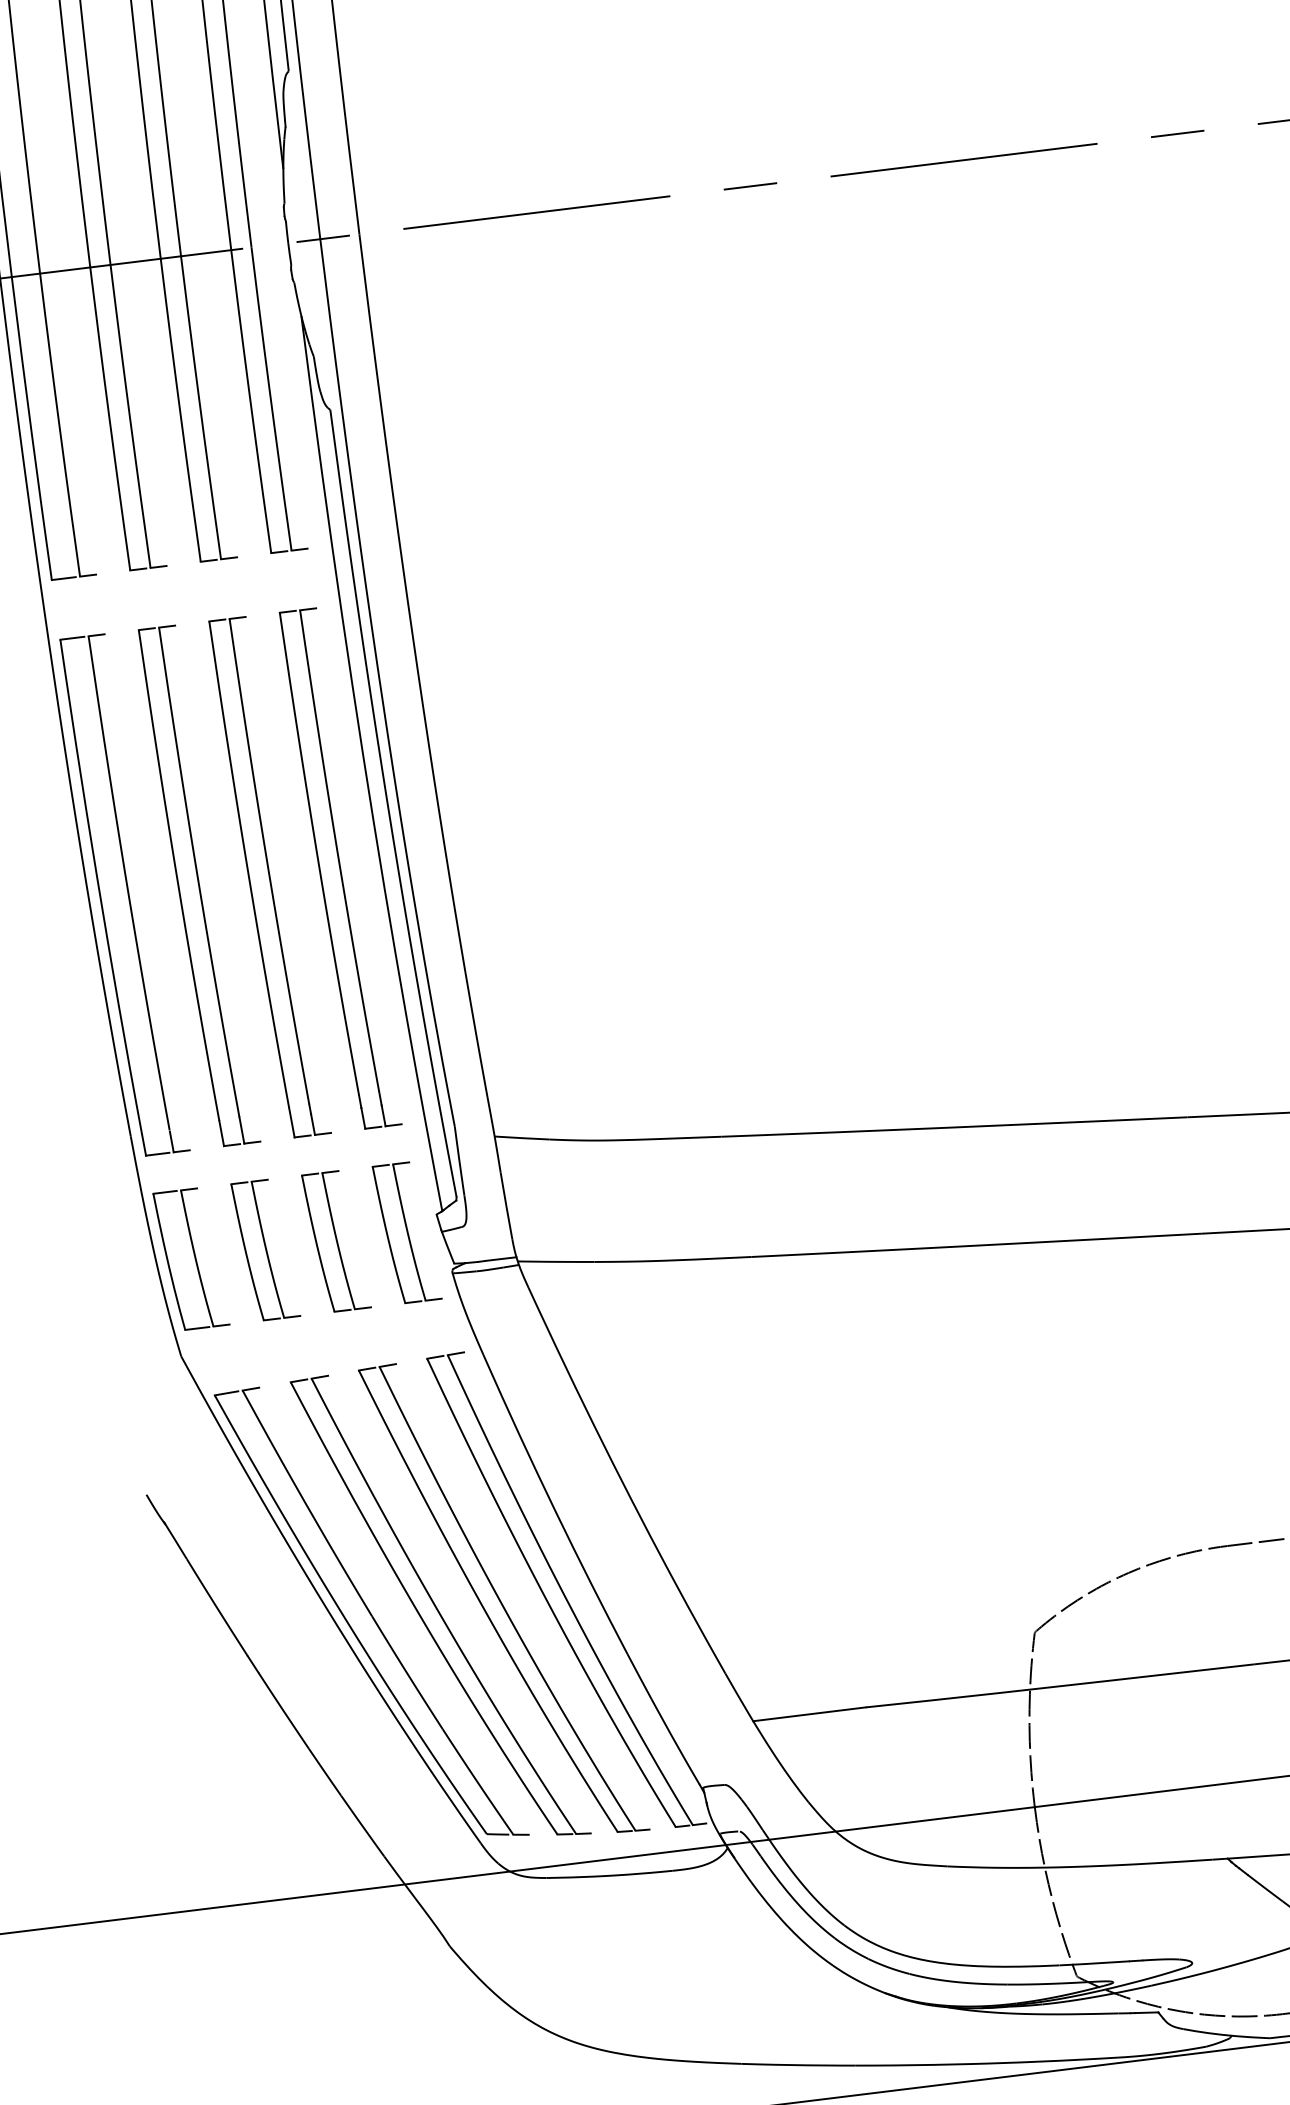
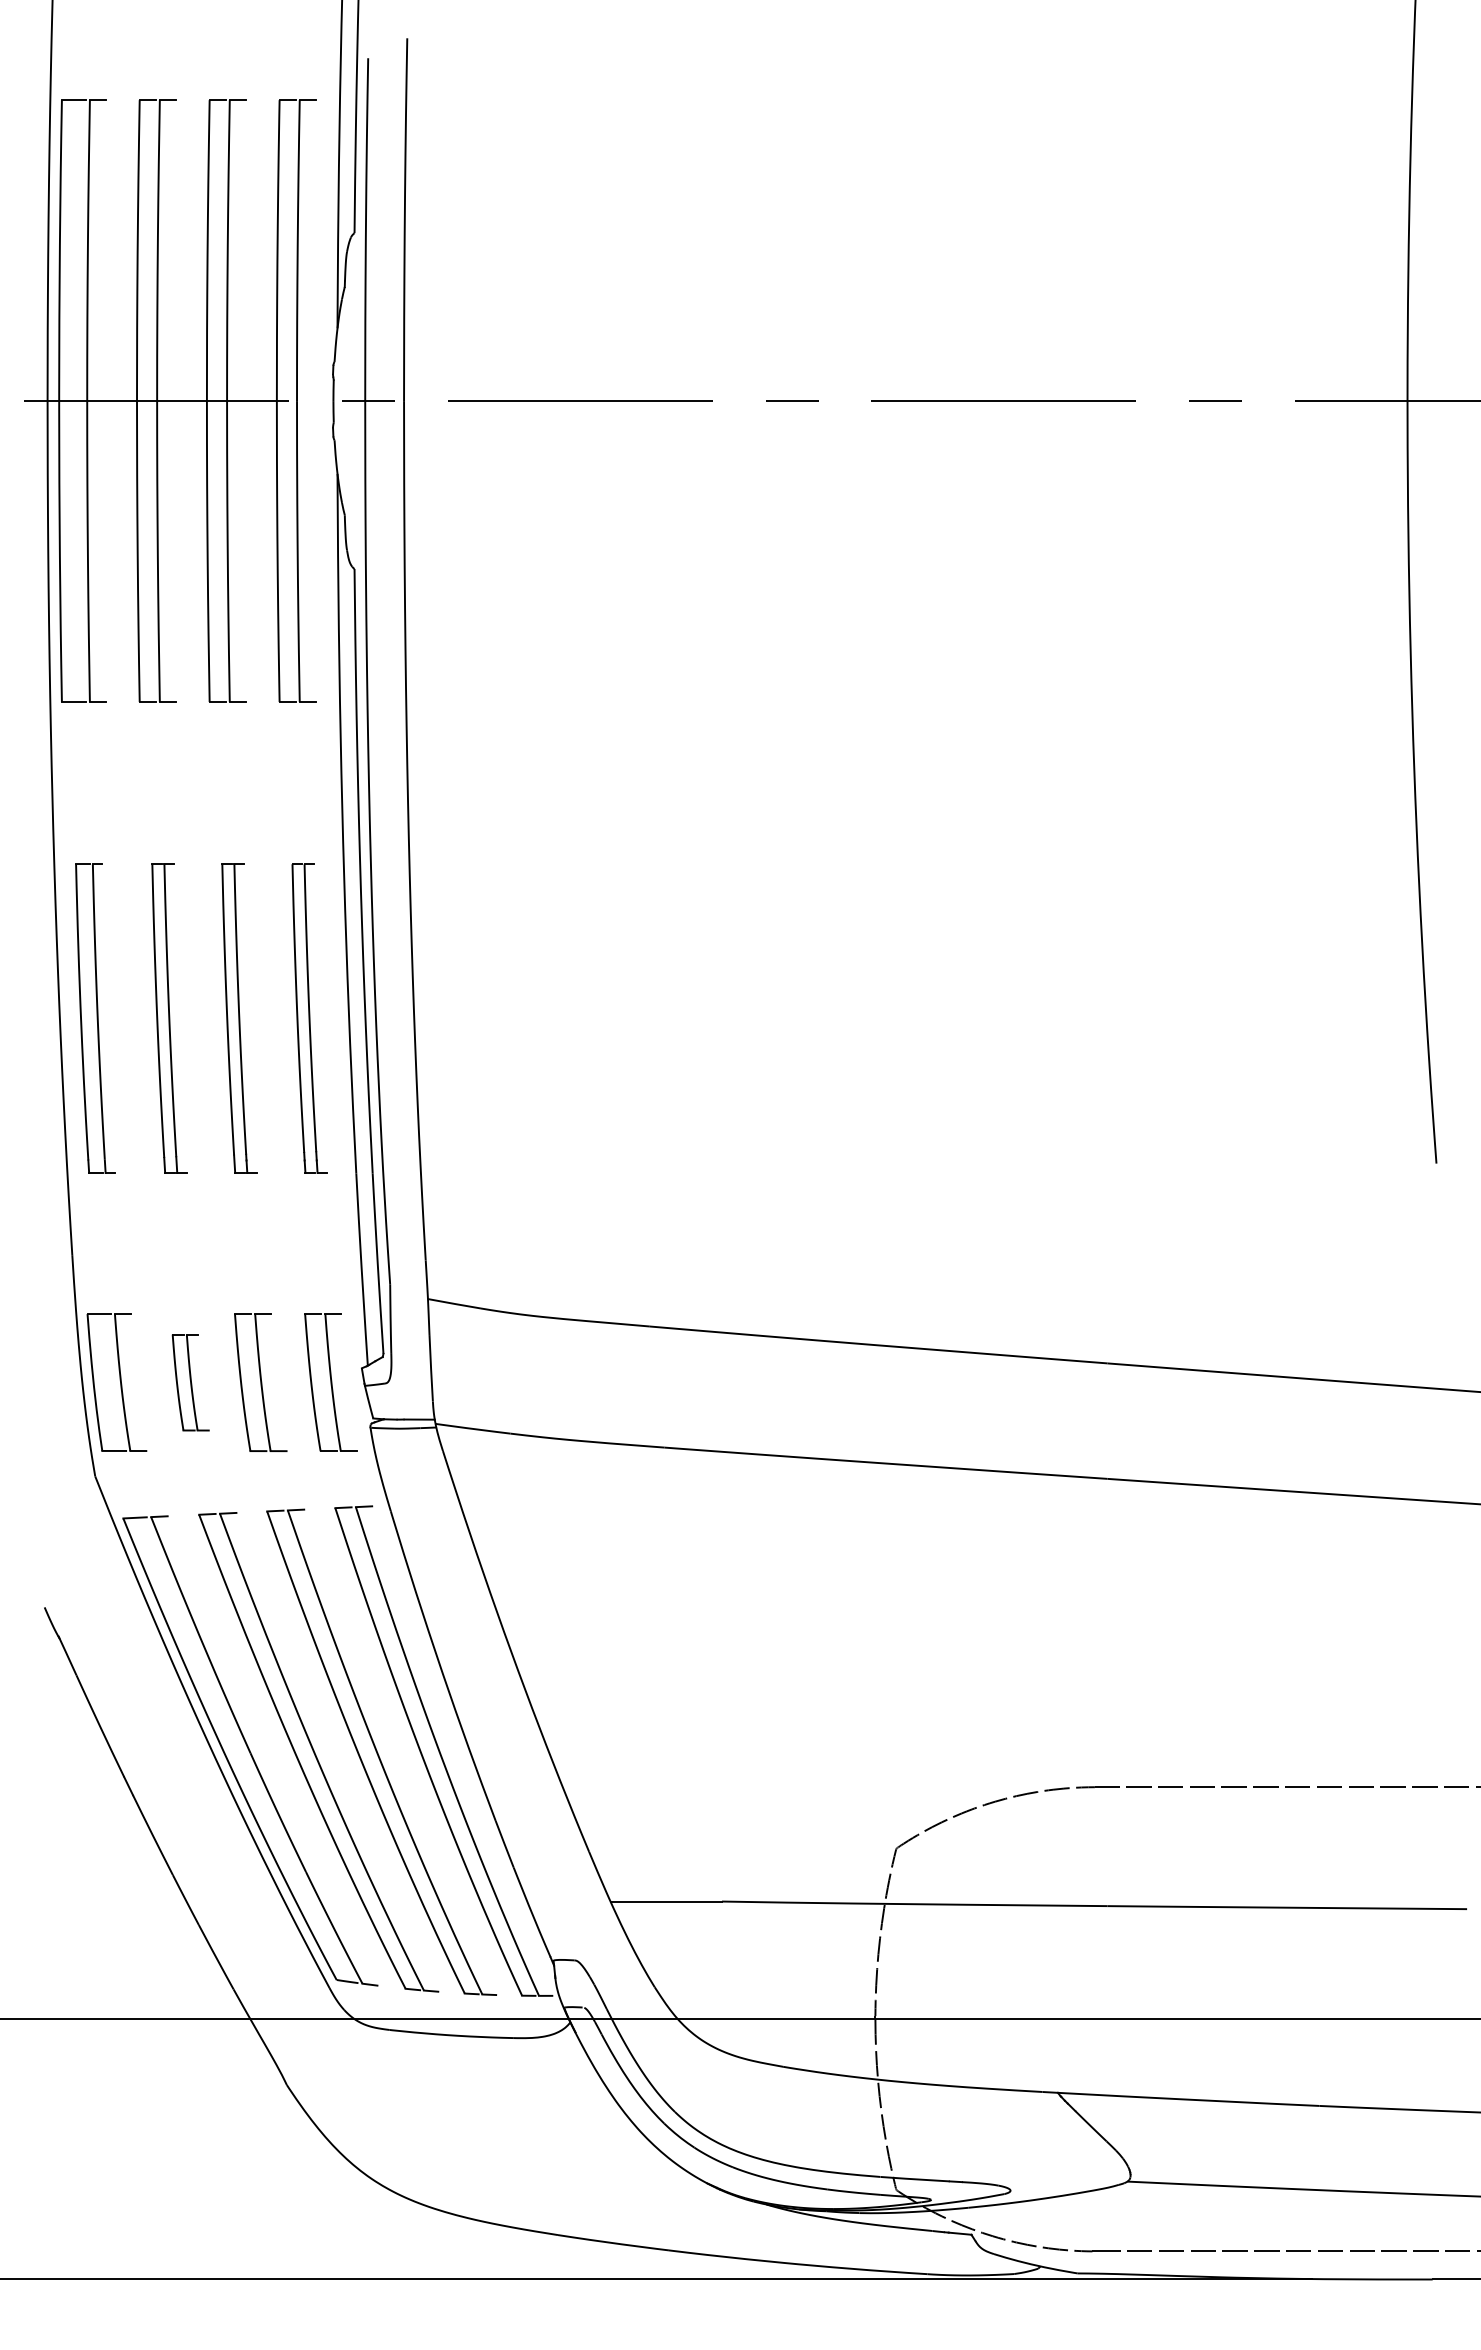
part: (340, 868) -> (309, 1018), size x0.6
part: (269, 877) -> (239, 1018), size x0.6
part: (199, 885) -> (169, 1018), size x0.6
part: (124, 894) -> (95, 1018), size x0.6
part: (265, 1250) -> (190, 1382), size x0.7

